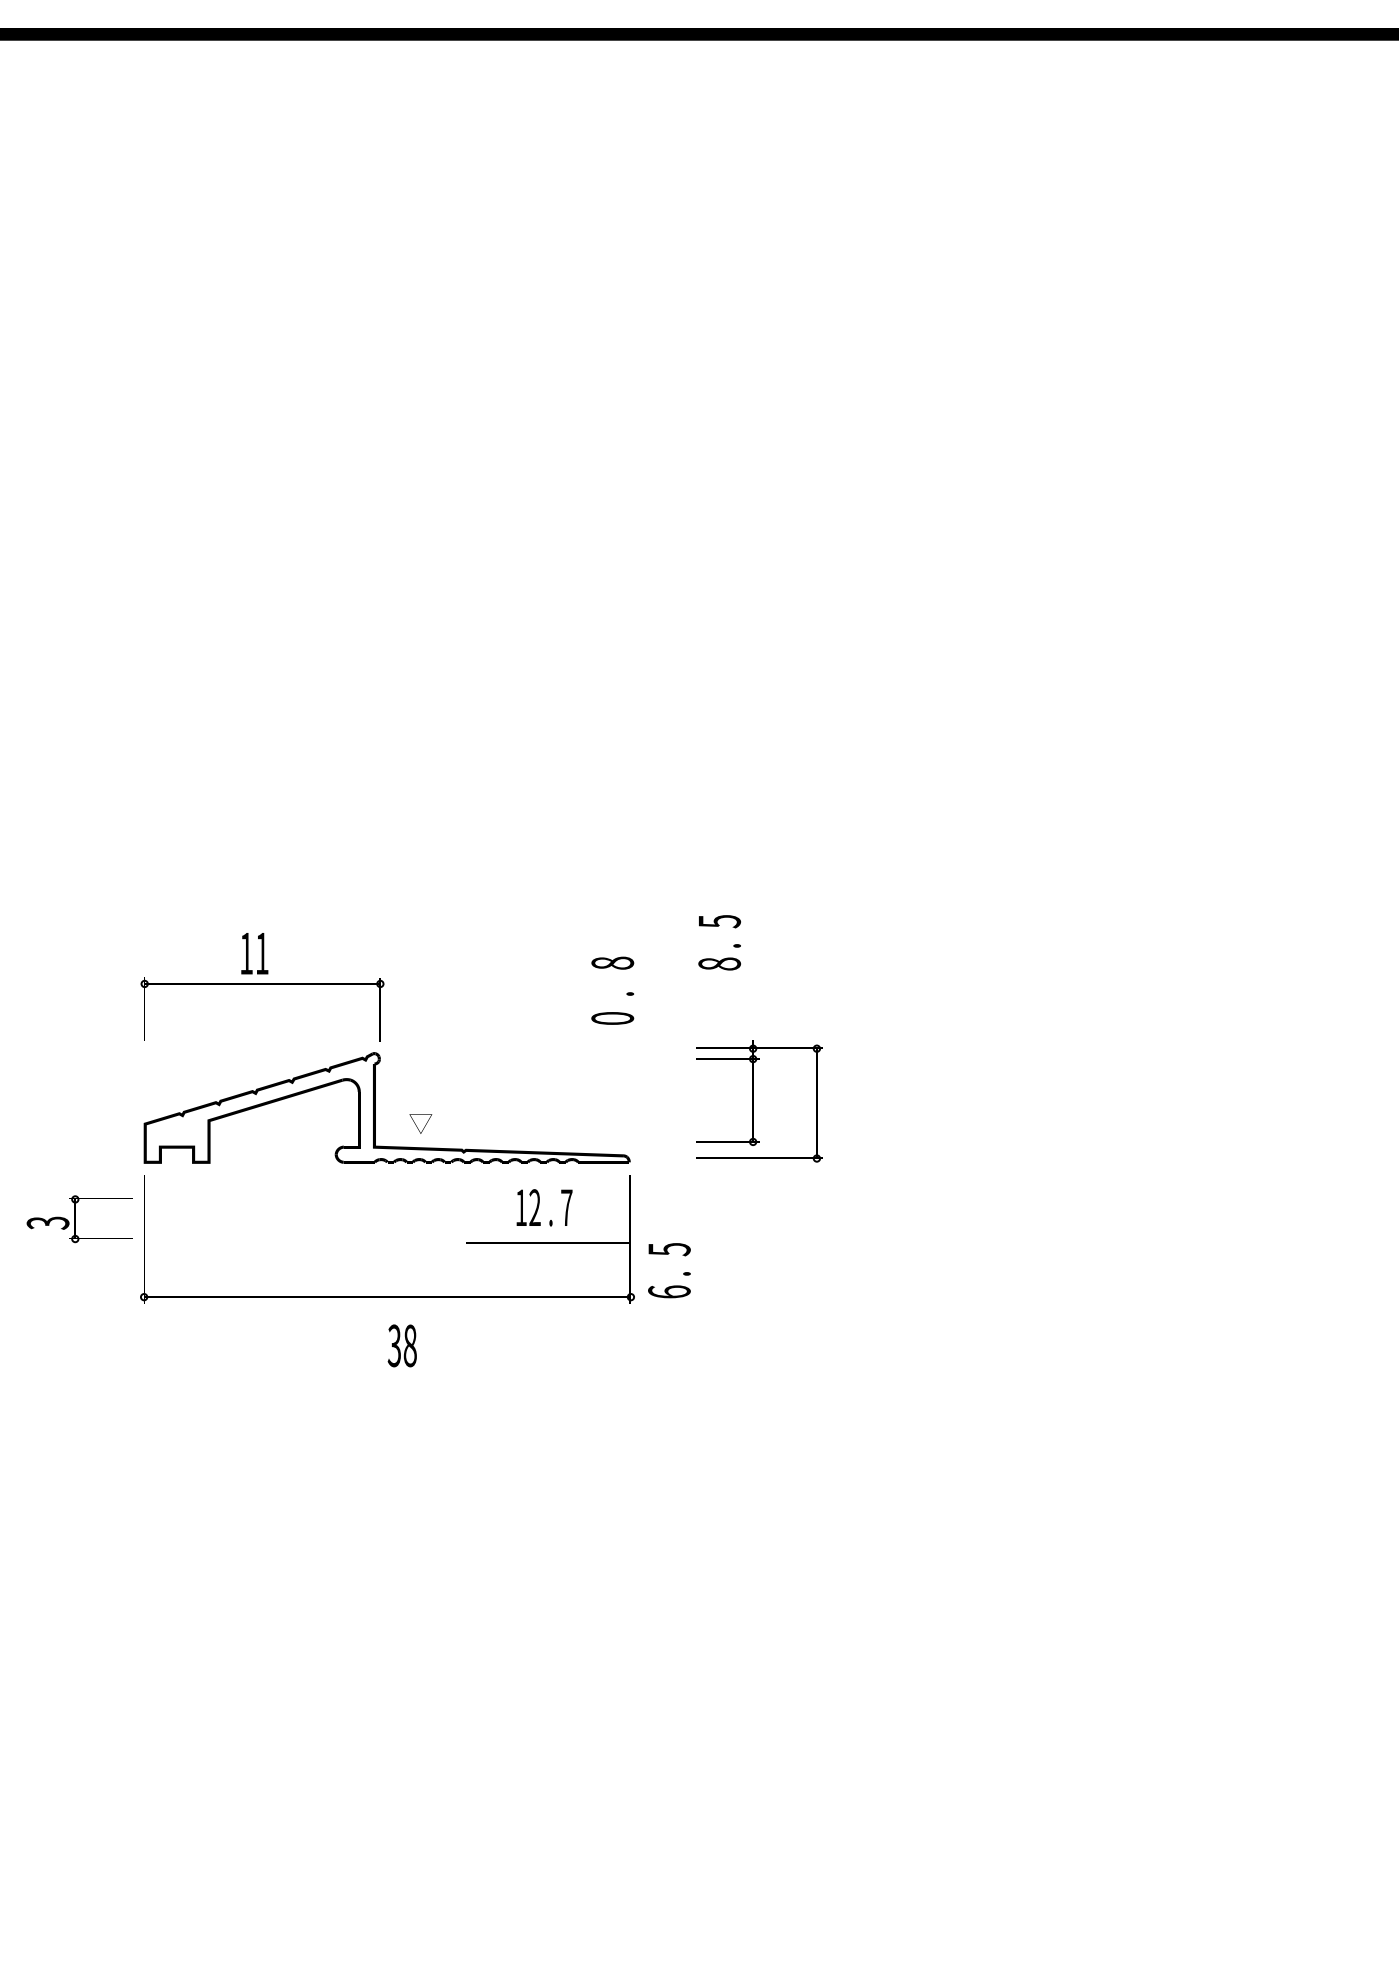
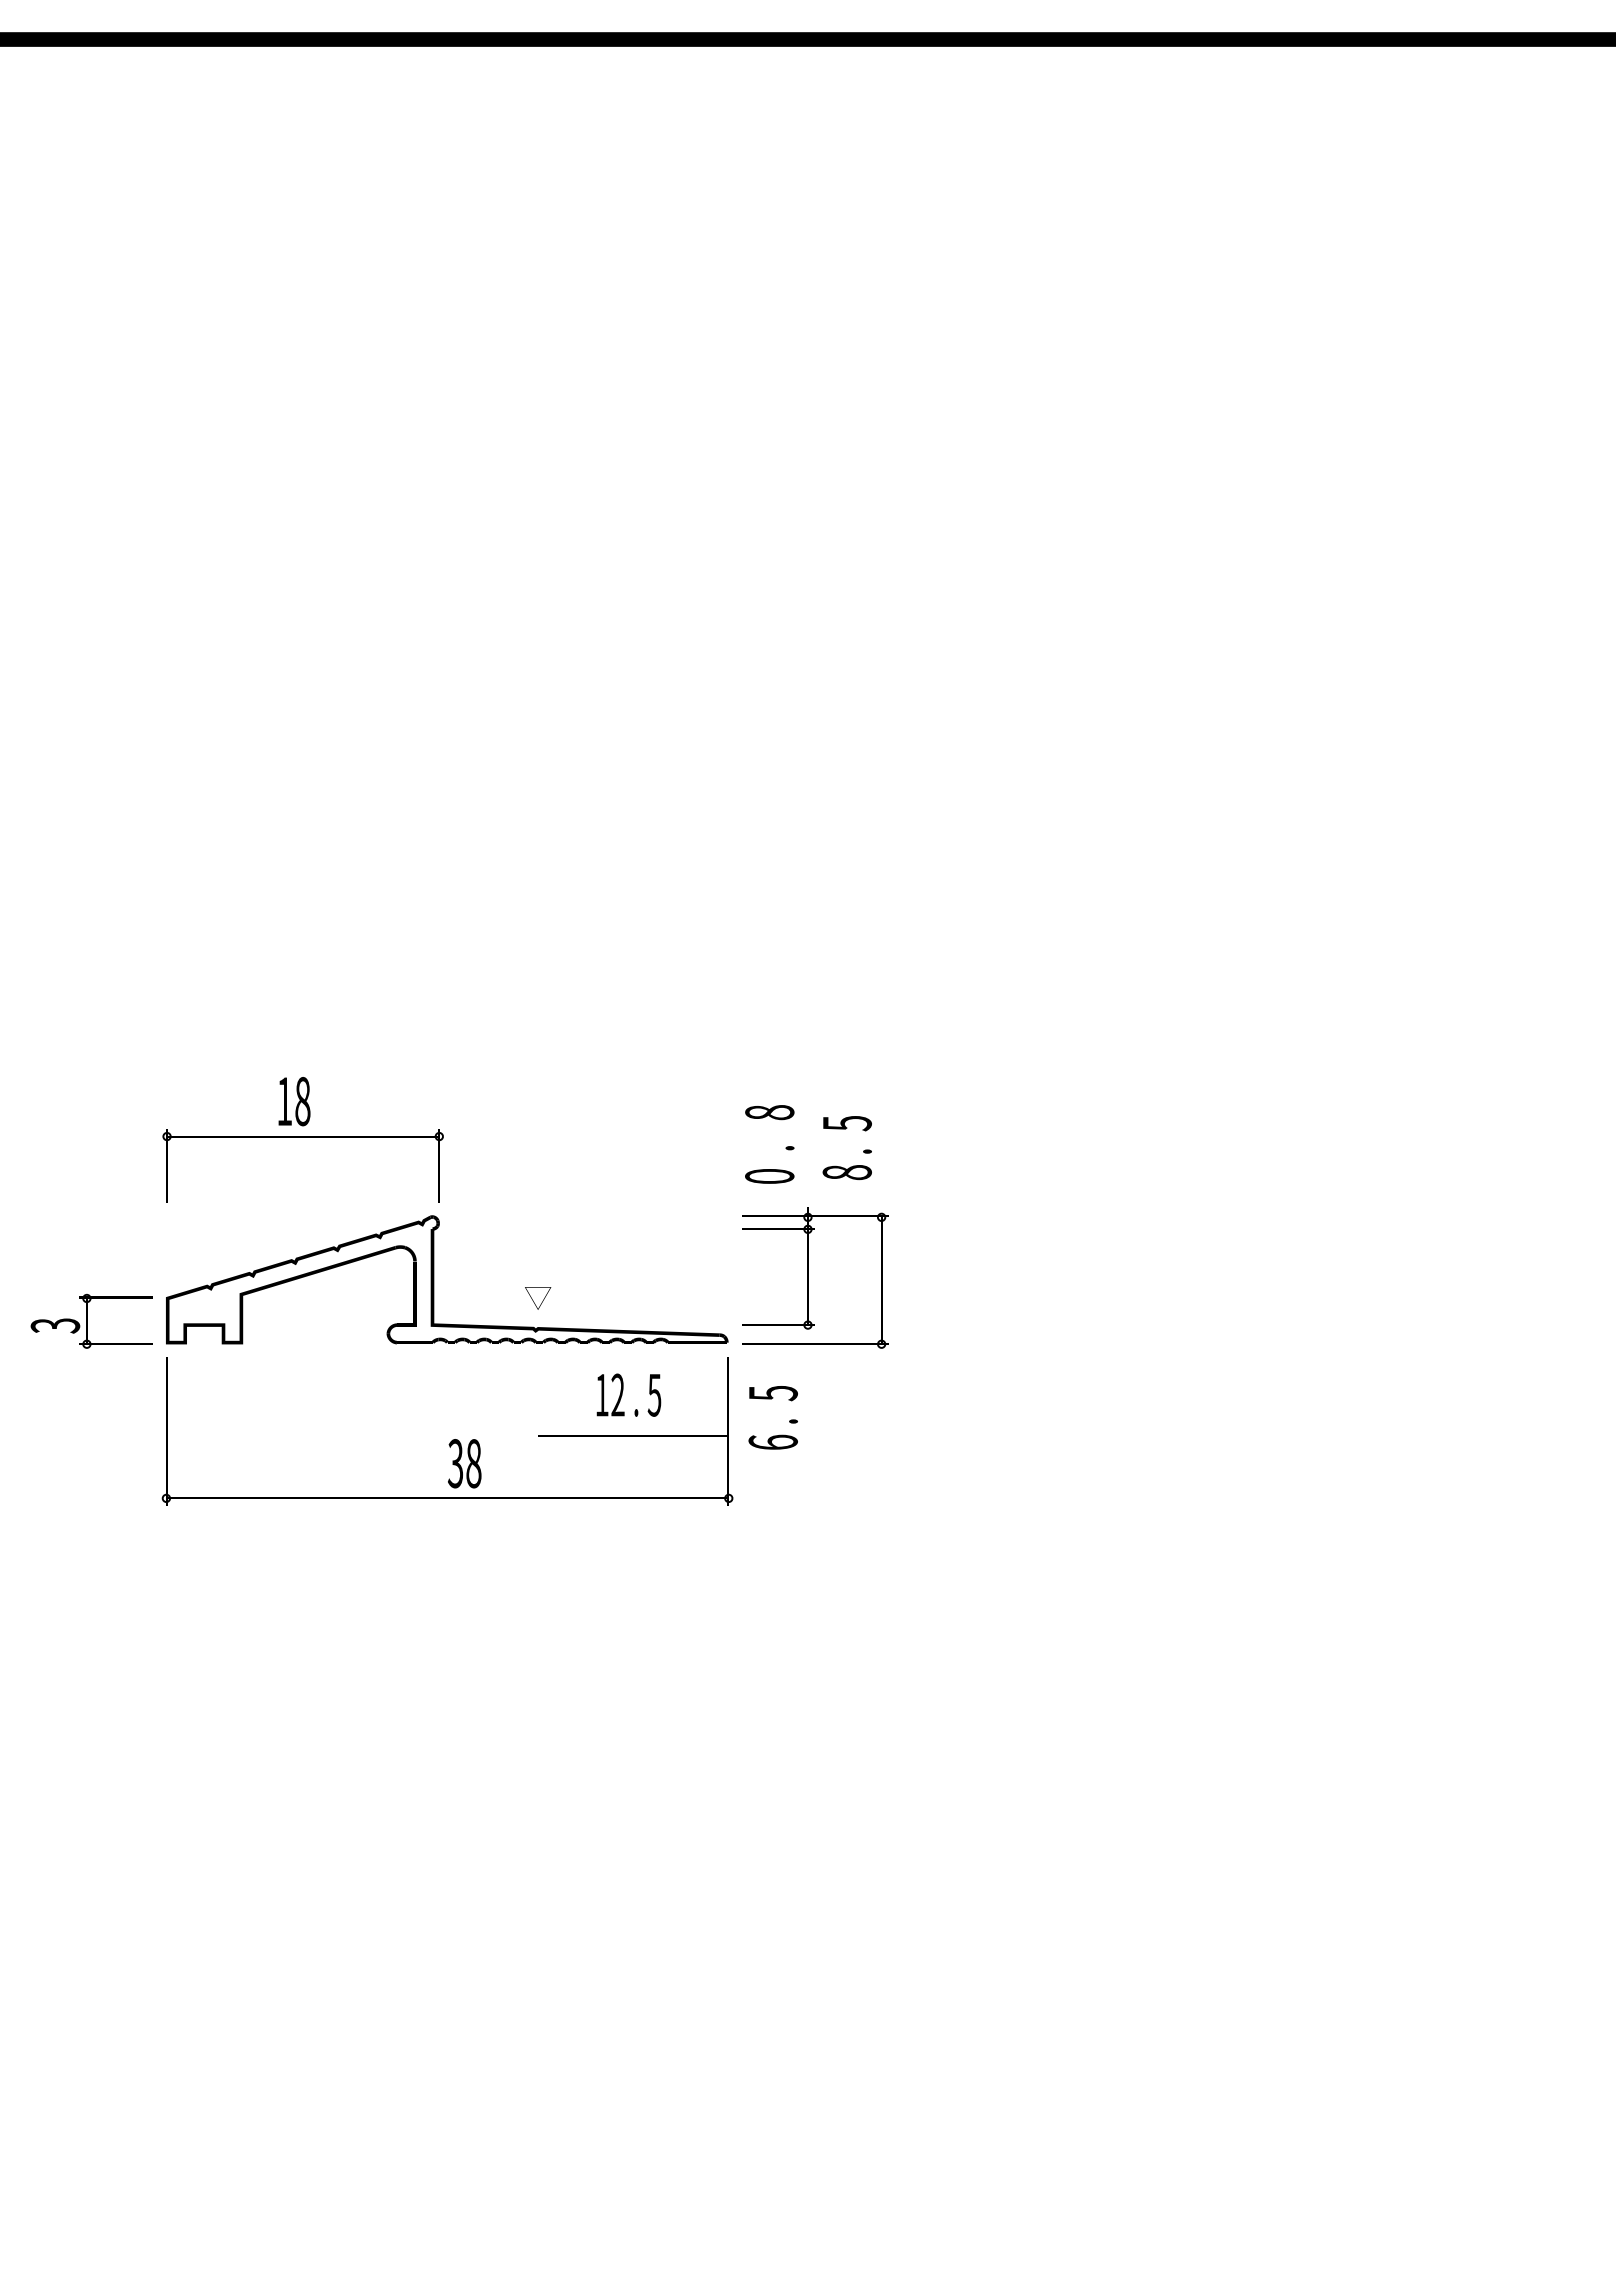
text: (718, 943) -> (846, 1148), moved
text: (261, 953) -> (302, 1101), 11 -> 18
text: (612, 990) -> (769, 1144), moved
part: (753, 1100) -> (808, 1277), moved
part: (421, 1124) -> (538, 1298), moved
text: (566, 1208) -> (654, 1395), 7 -> 5
part: (79, 1218) -> (91, 1320), moved
text: (668, 1270) -> (772, 1417), moved
text: (402, 1345) -> (464, 1463), moved

